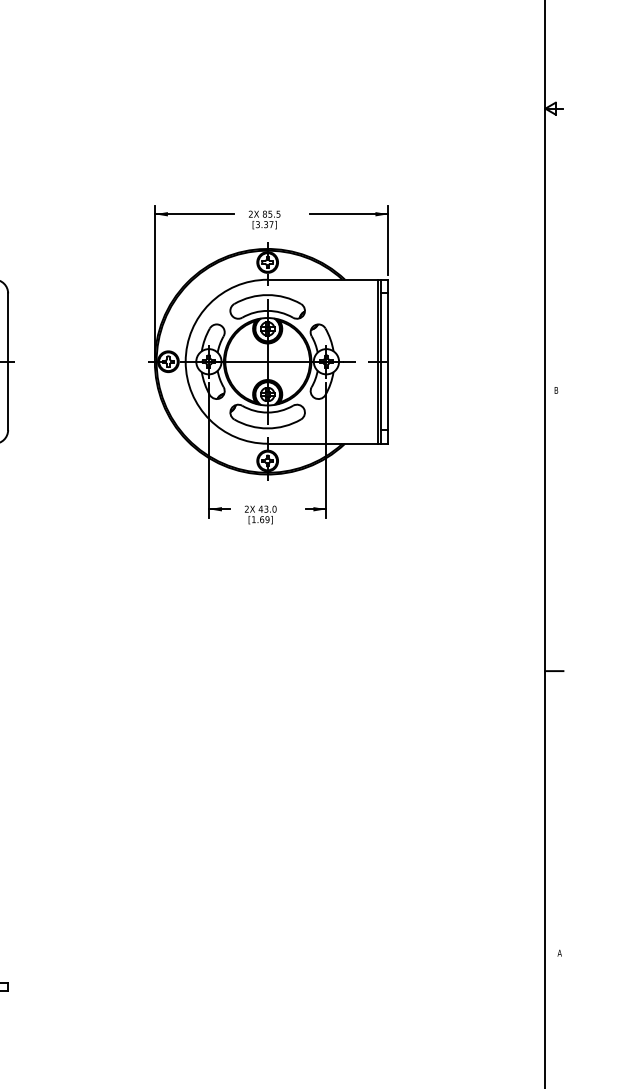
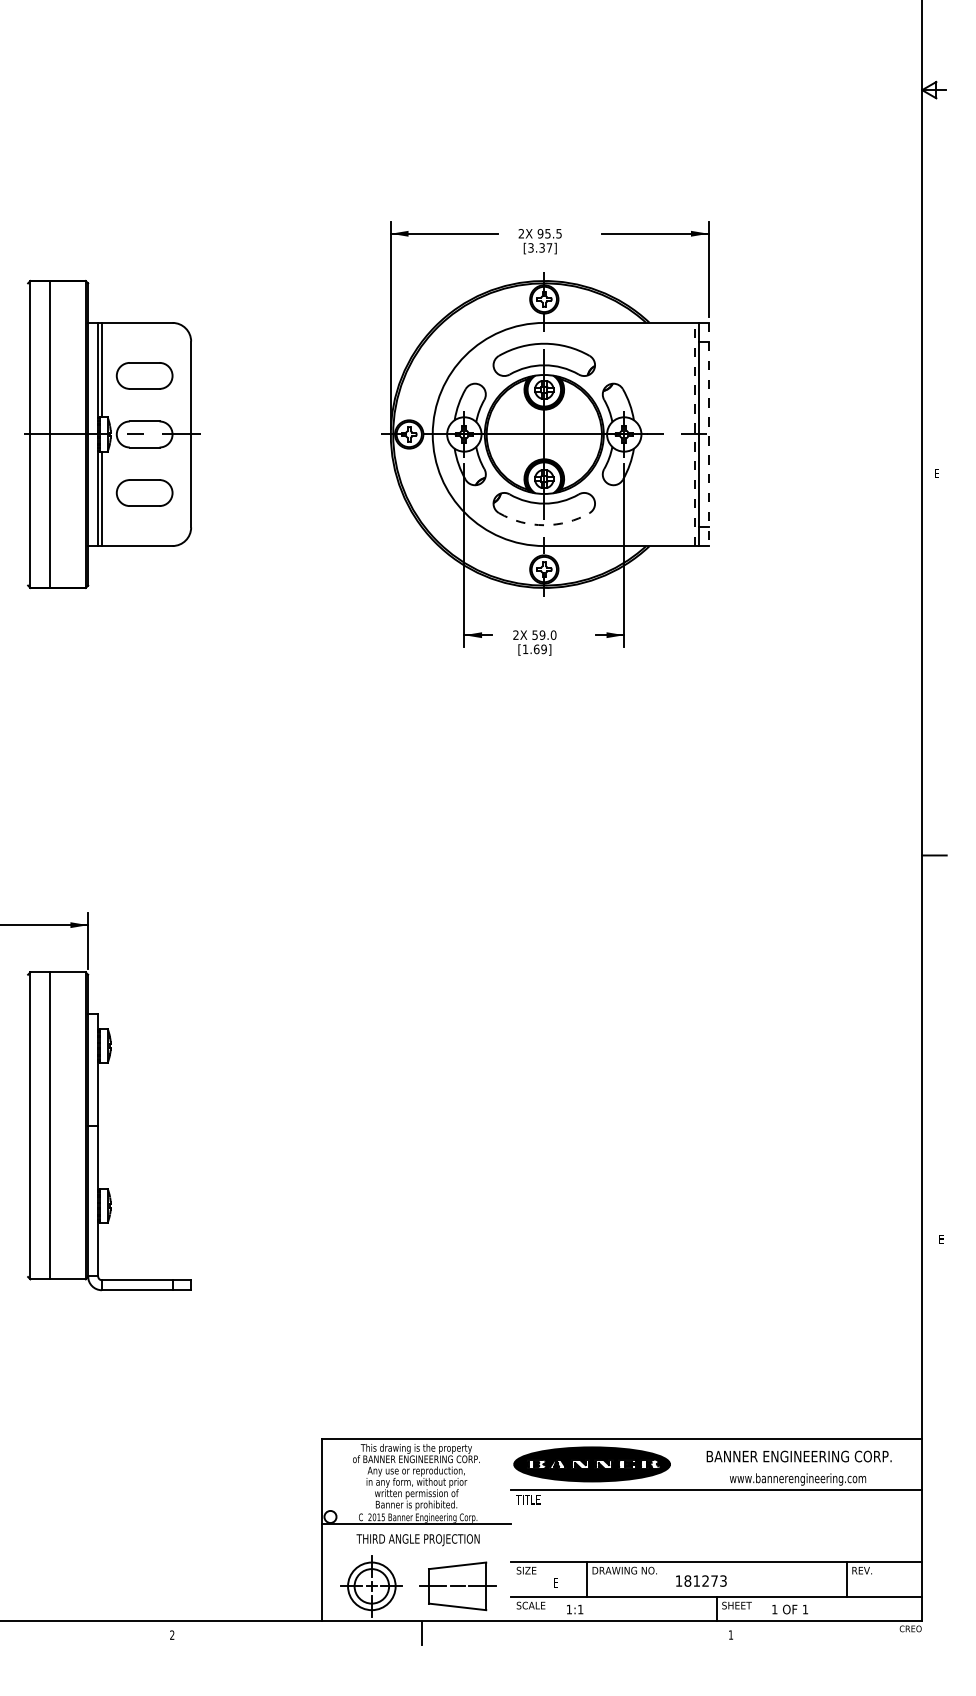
text: (264, 214) -> (540, 233), 85.5 -> 95.5
line: (378, 361) -> (694, 434), solid -> dashed
line: (388, 361) -> (708, 434), solid -> dashed
text: (555, 390) -> (936, 473), B -> E
arc: (267, 428) -> (544, 525), solid -> dashed
text: (263, 508) -> (538, 634), 43.0 -> 59.0
text: (559, 952) -> (941, 1238), A -> E

